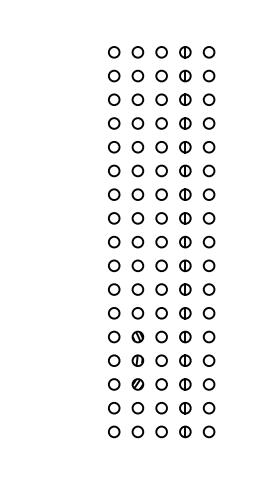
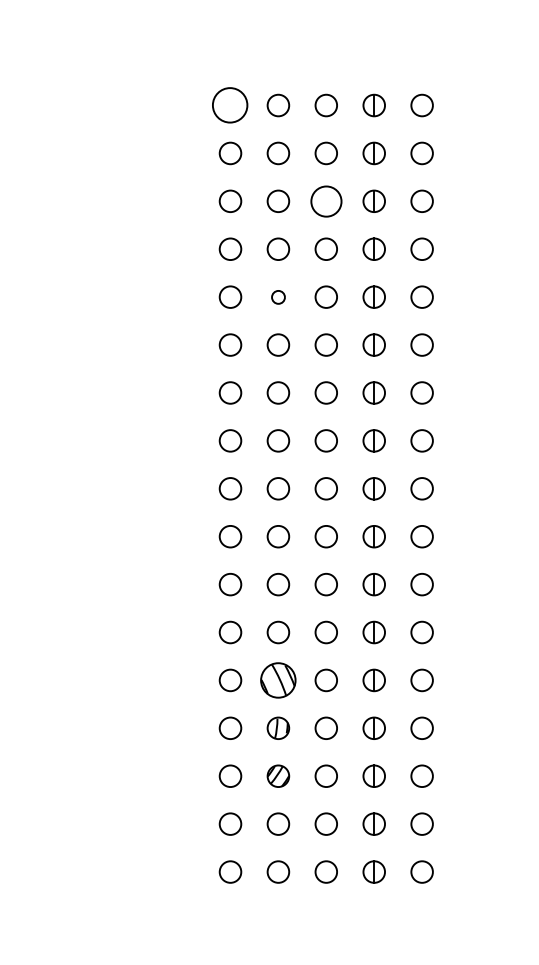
circle: (114, 52) -> (231, 105), size x1.6
circle: (161, 99) -> (326, 200), size x1.4
circle: (137, 147) -> (277, 297), size x0.6
part: (137, 336) -> (277, 679), size x1.6

